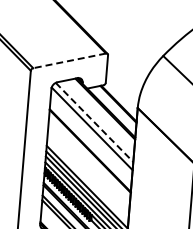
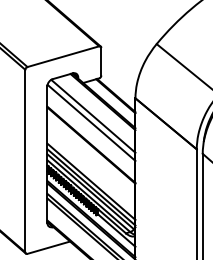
line: (68, 60) -> (62, 56), dashed -> solid
line: (94, 122) -> (93, 116), dashed -> solid

